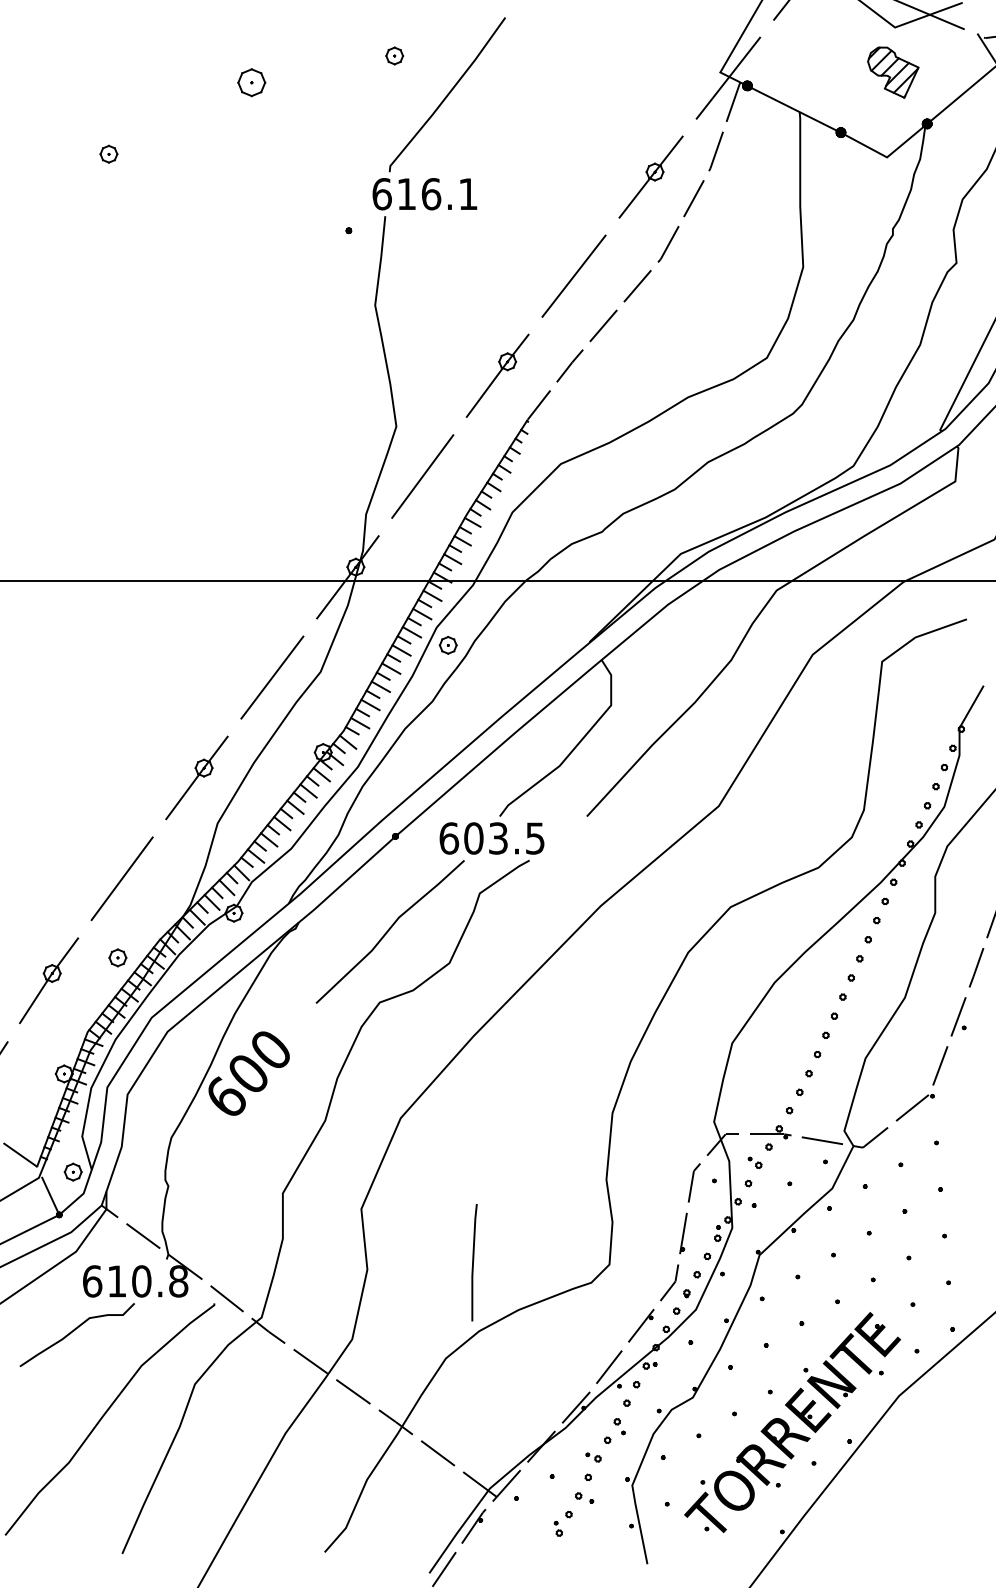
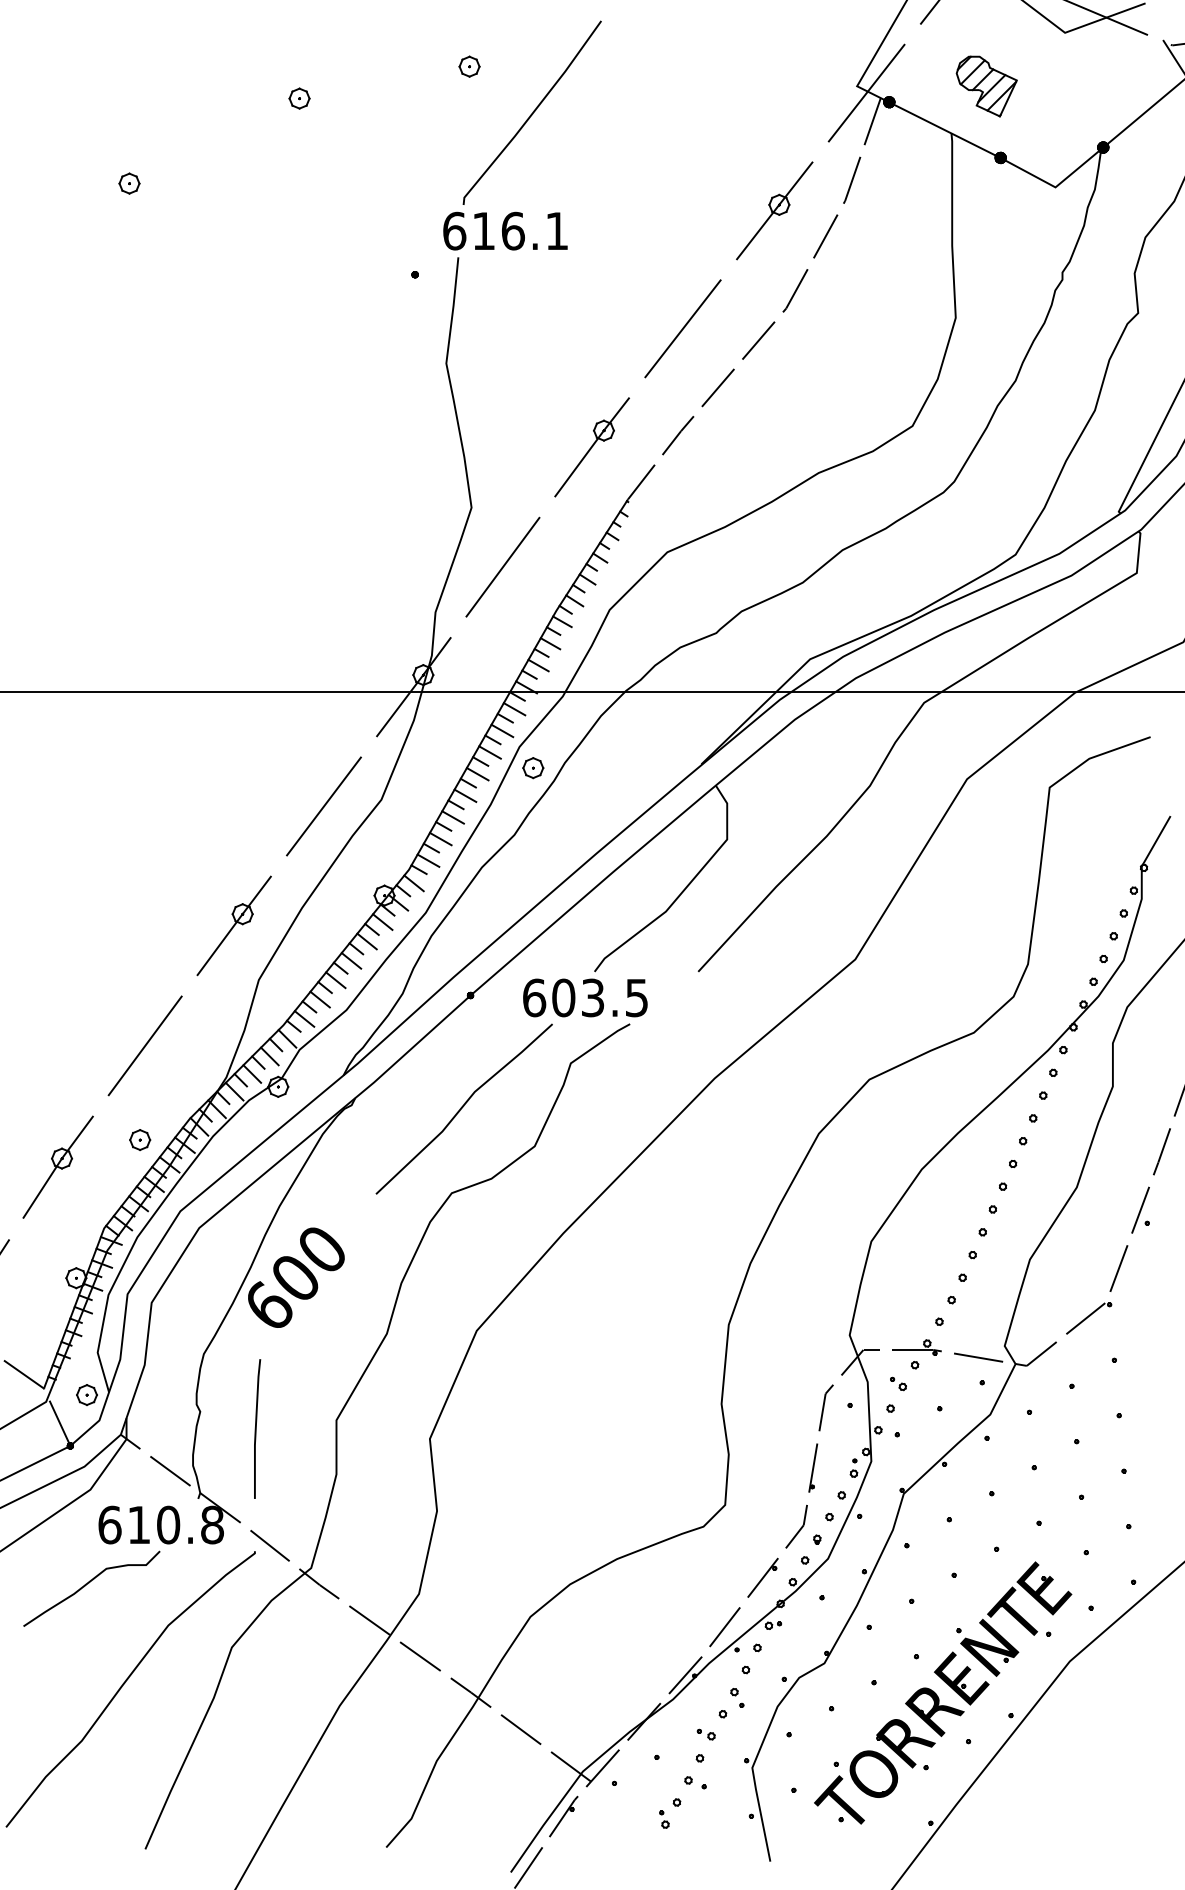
part: (893, 72) -> (987, 86), moved
part: (251, 82) -> (299, 98), size x0.62
line: (473, 1262) -> (256, 1428), moved

